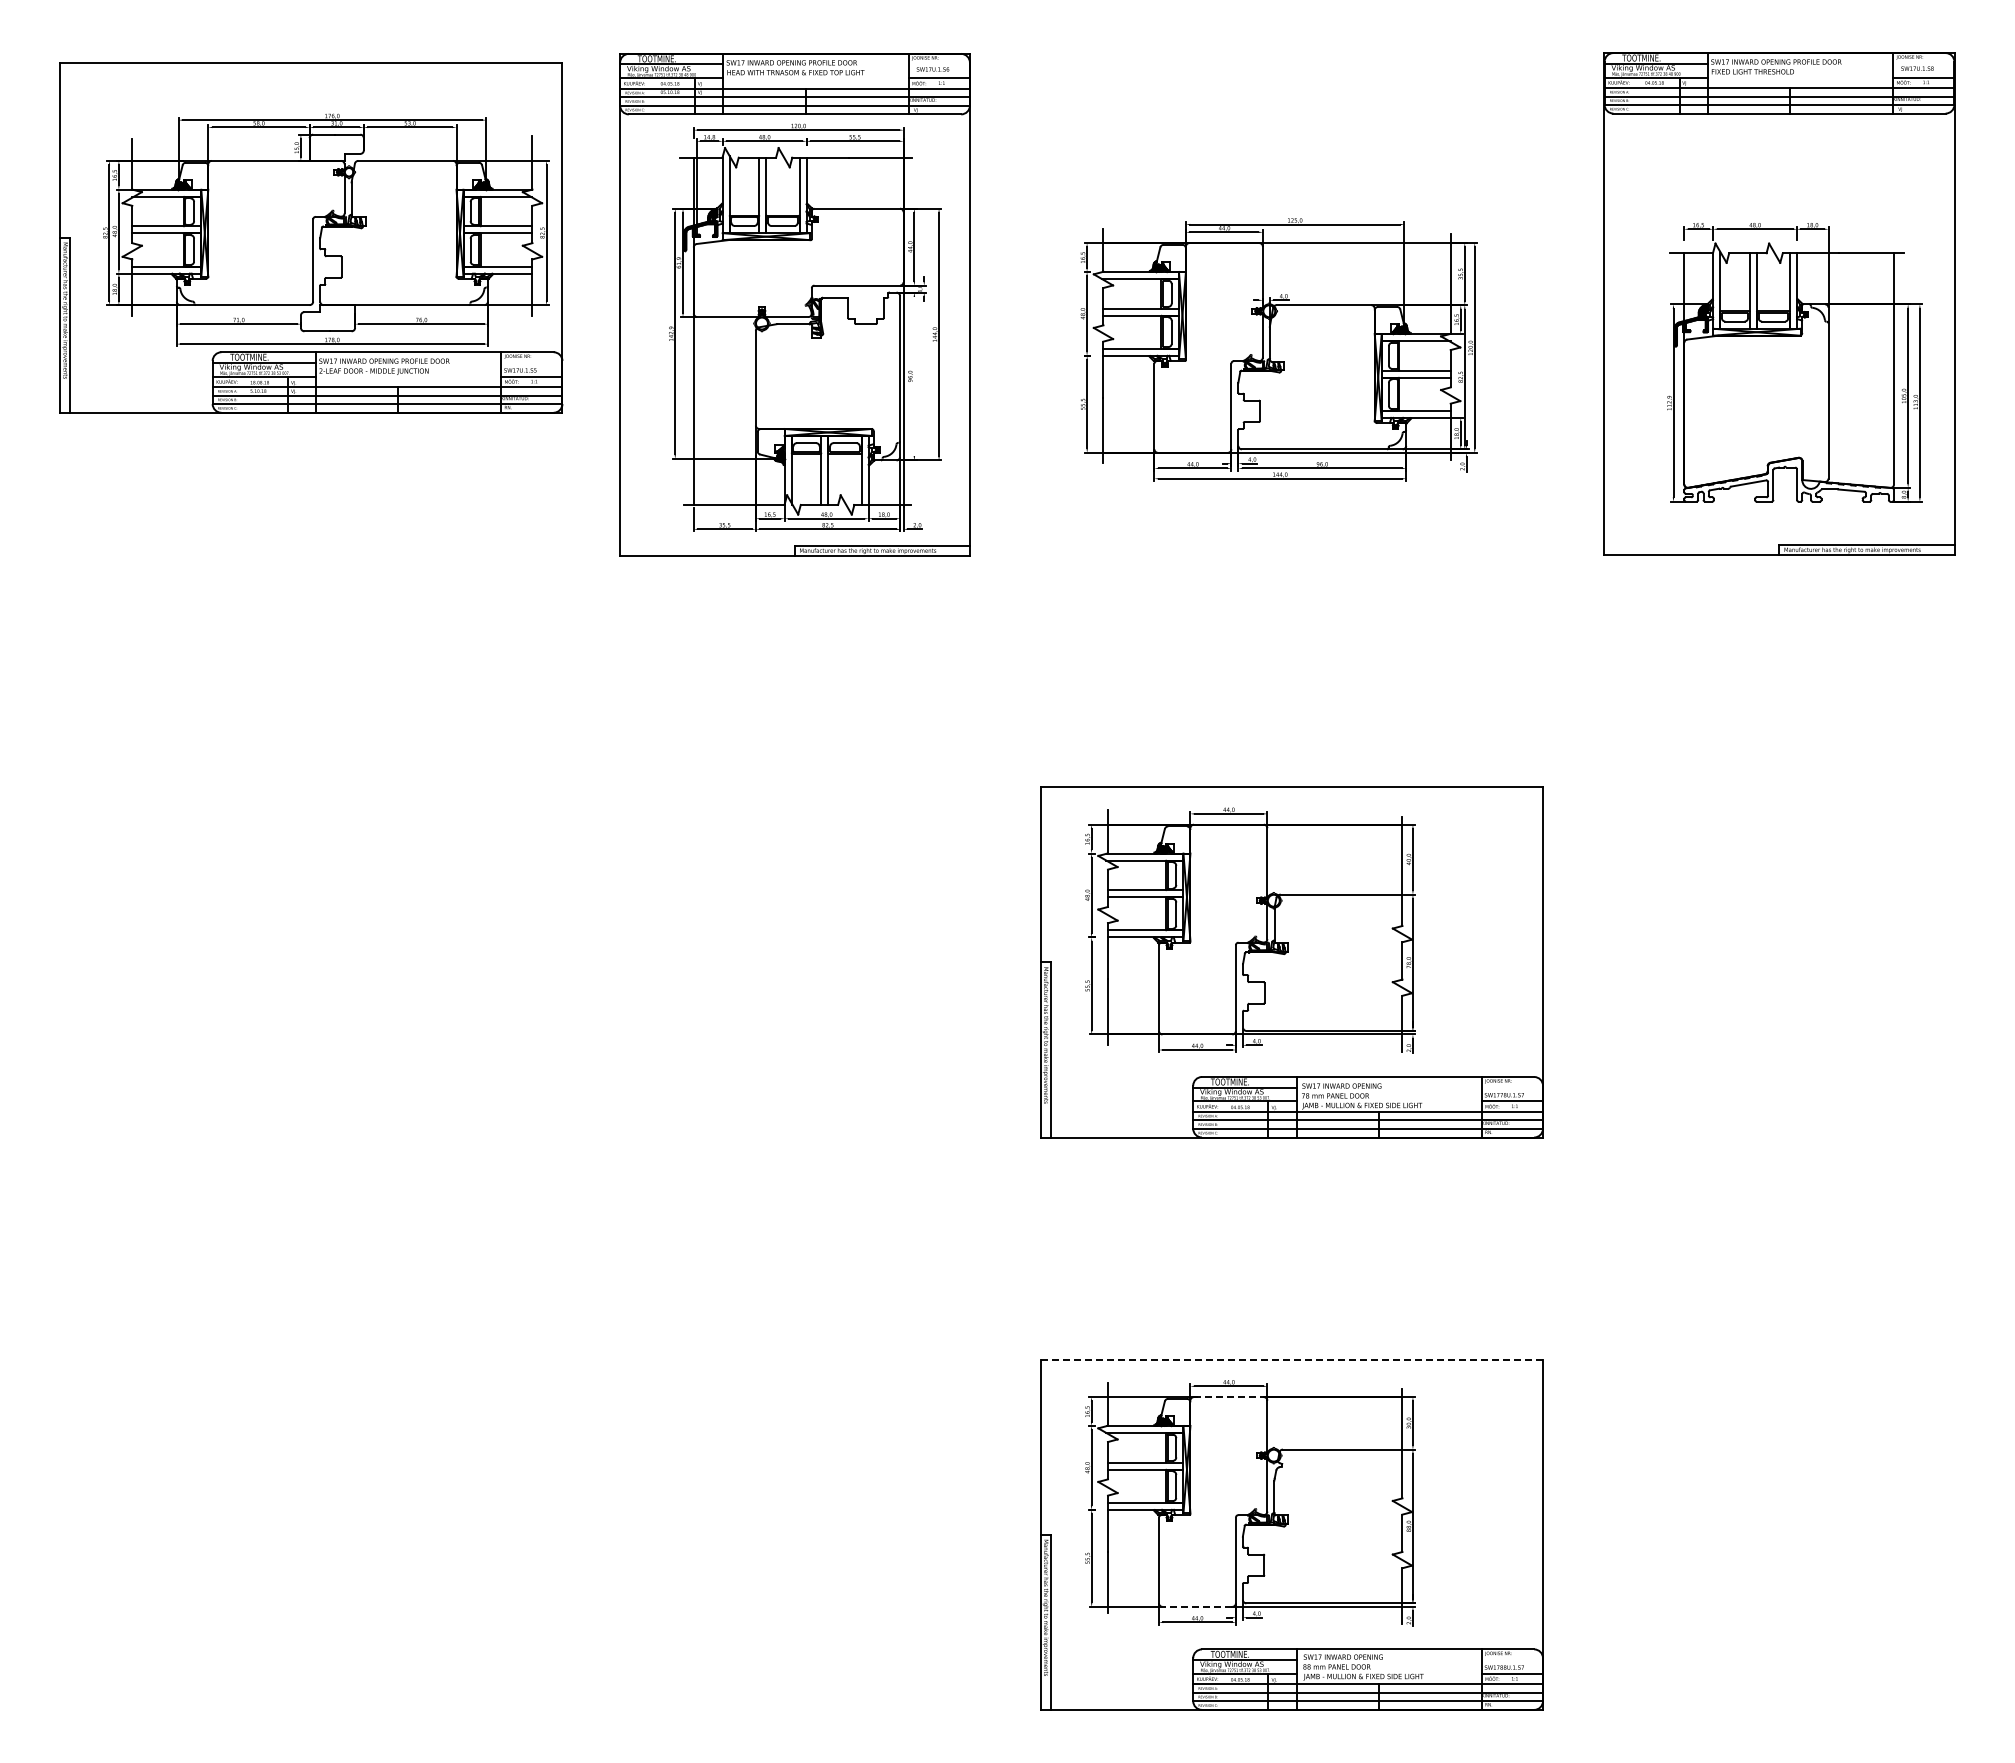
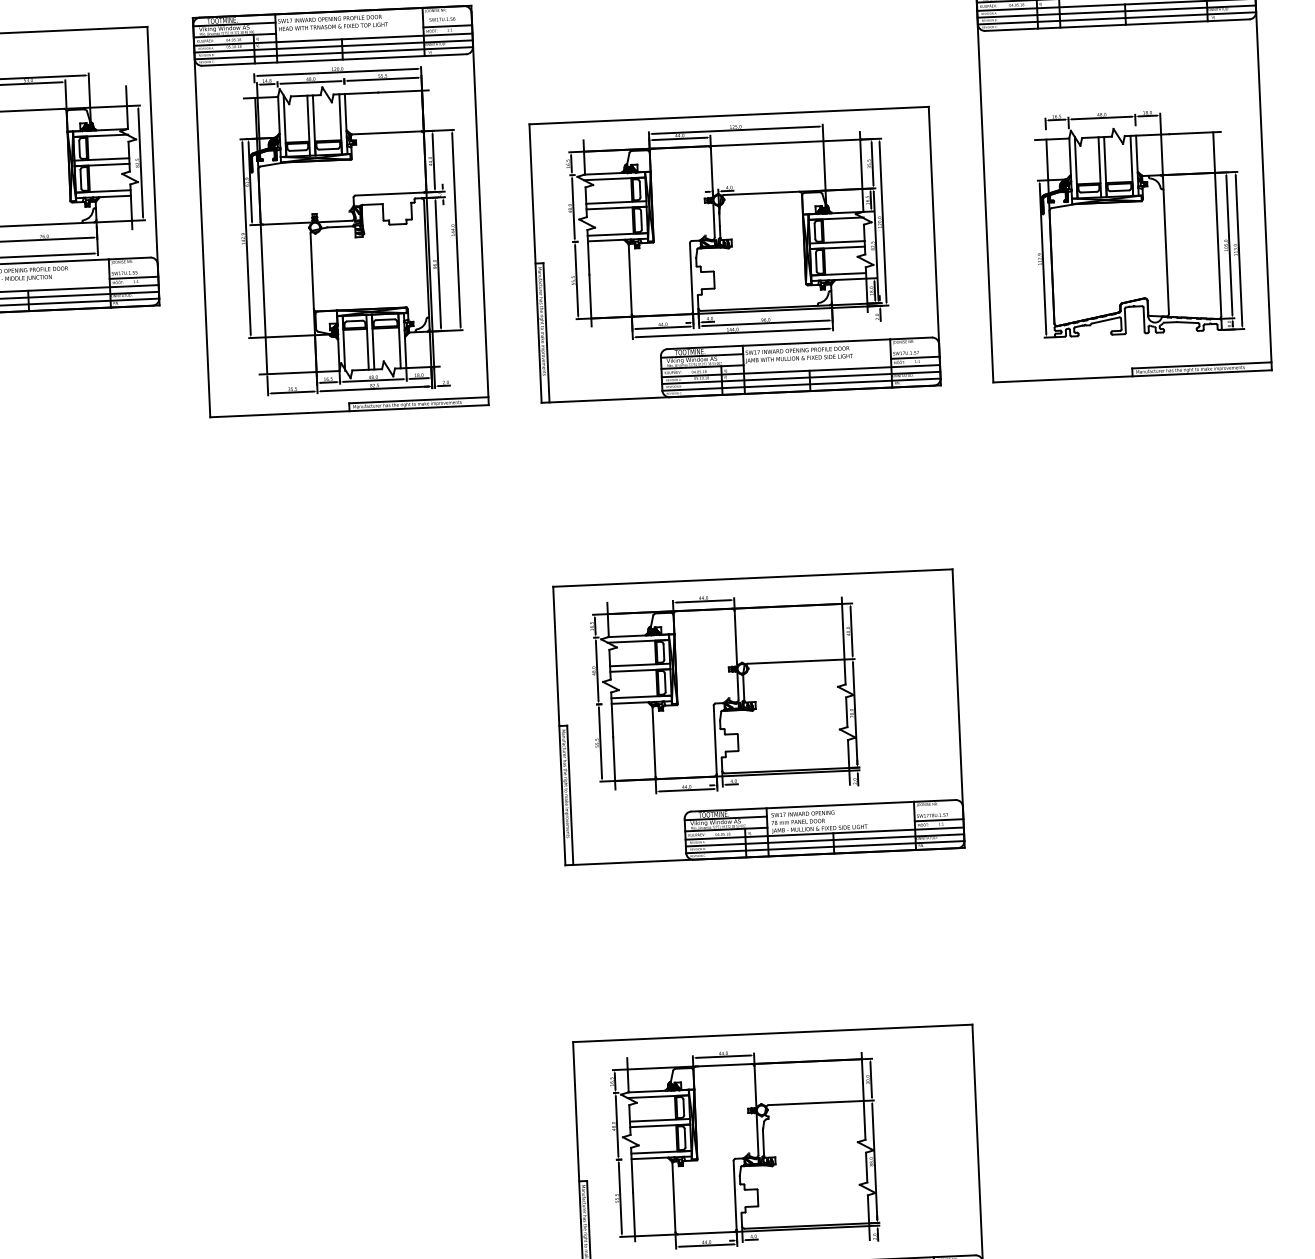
line: (914, 376) -> (438, 264), added
part: (1287, 380) -> (735, 254), added
line: (1292, 1359) -> (773, 1033), dashed -> solid
line: (1228, 1397) -> (723, 1065), dashed -> solid
line: (1197, 1606) -> (706, 1232), dashed -> solid

